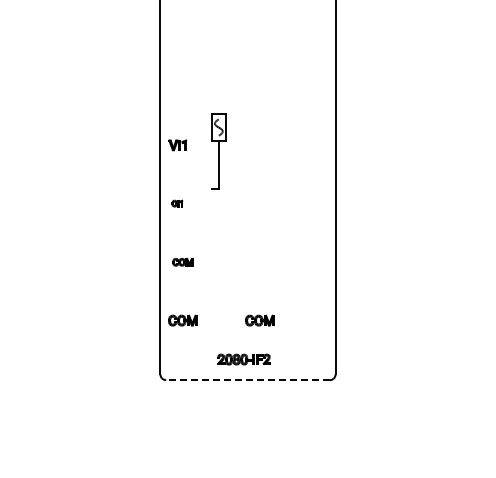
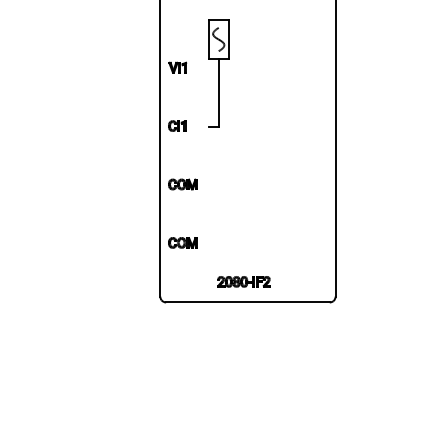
part: (218, 151) -> (218, 73), size x1.43
part: (177, 203) -> (177, 125), size x1.67
part: (182, 262) -> (182, 184), size x1.43
part: (259, 320) -> (259, 242), removed
line: (247, 380) -> (247, 302), dashed -> solid

